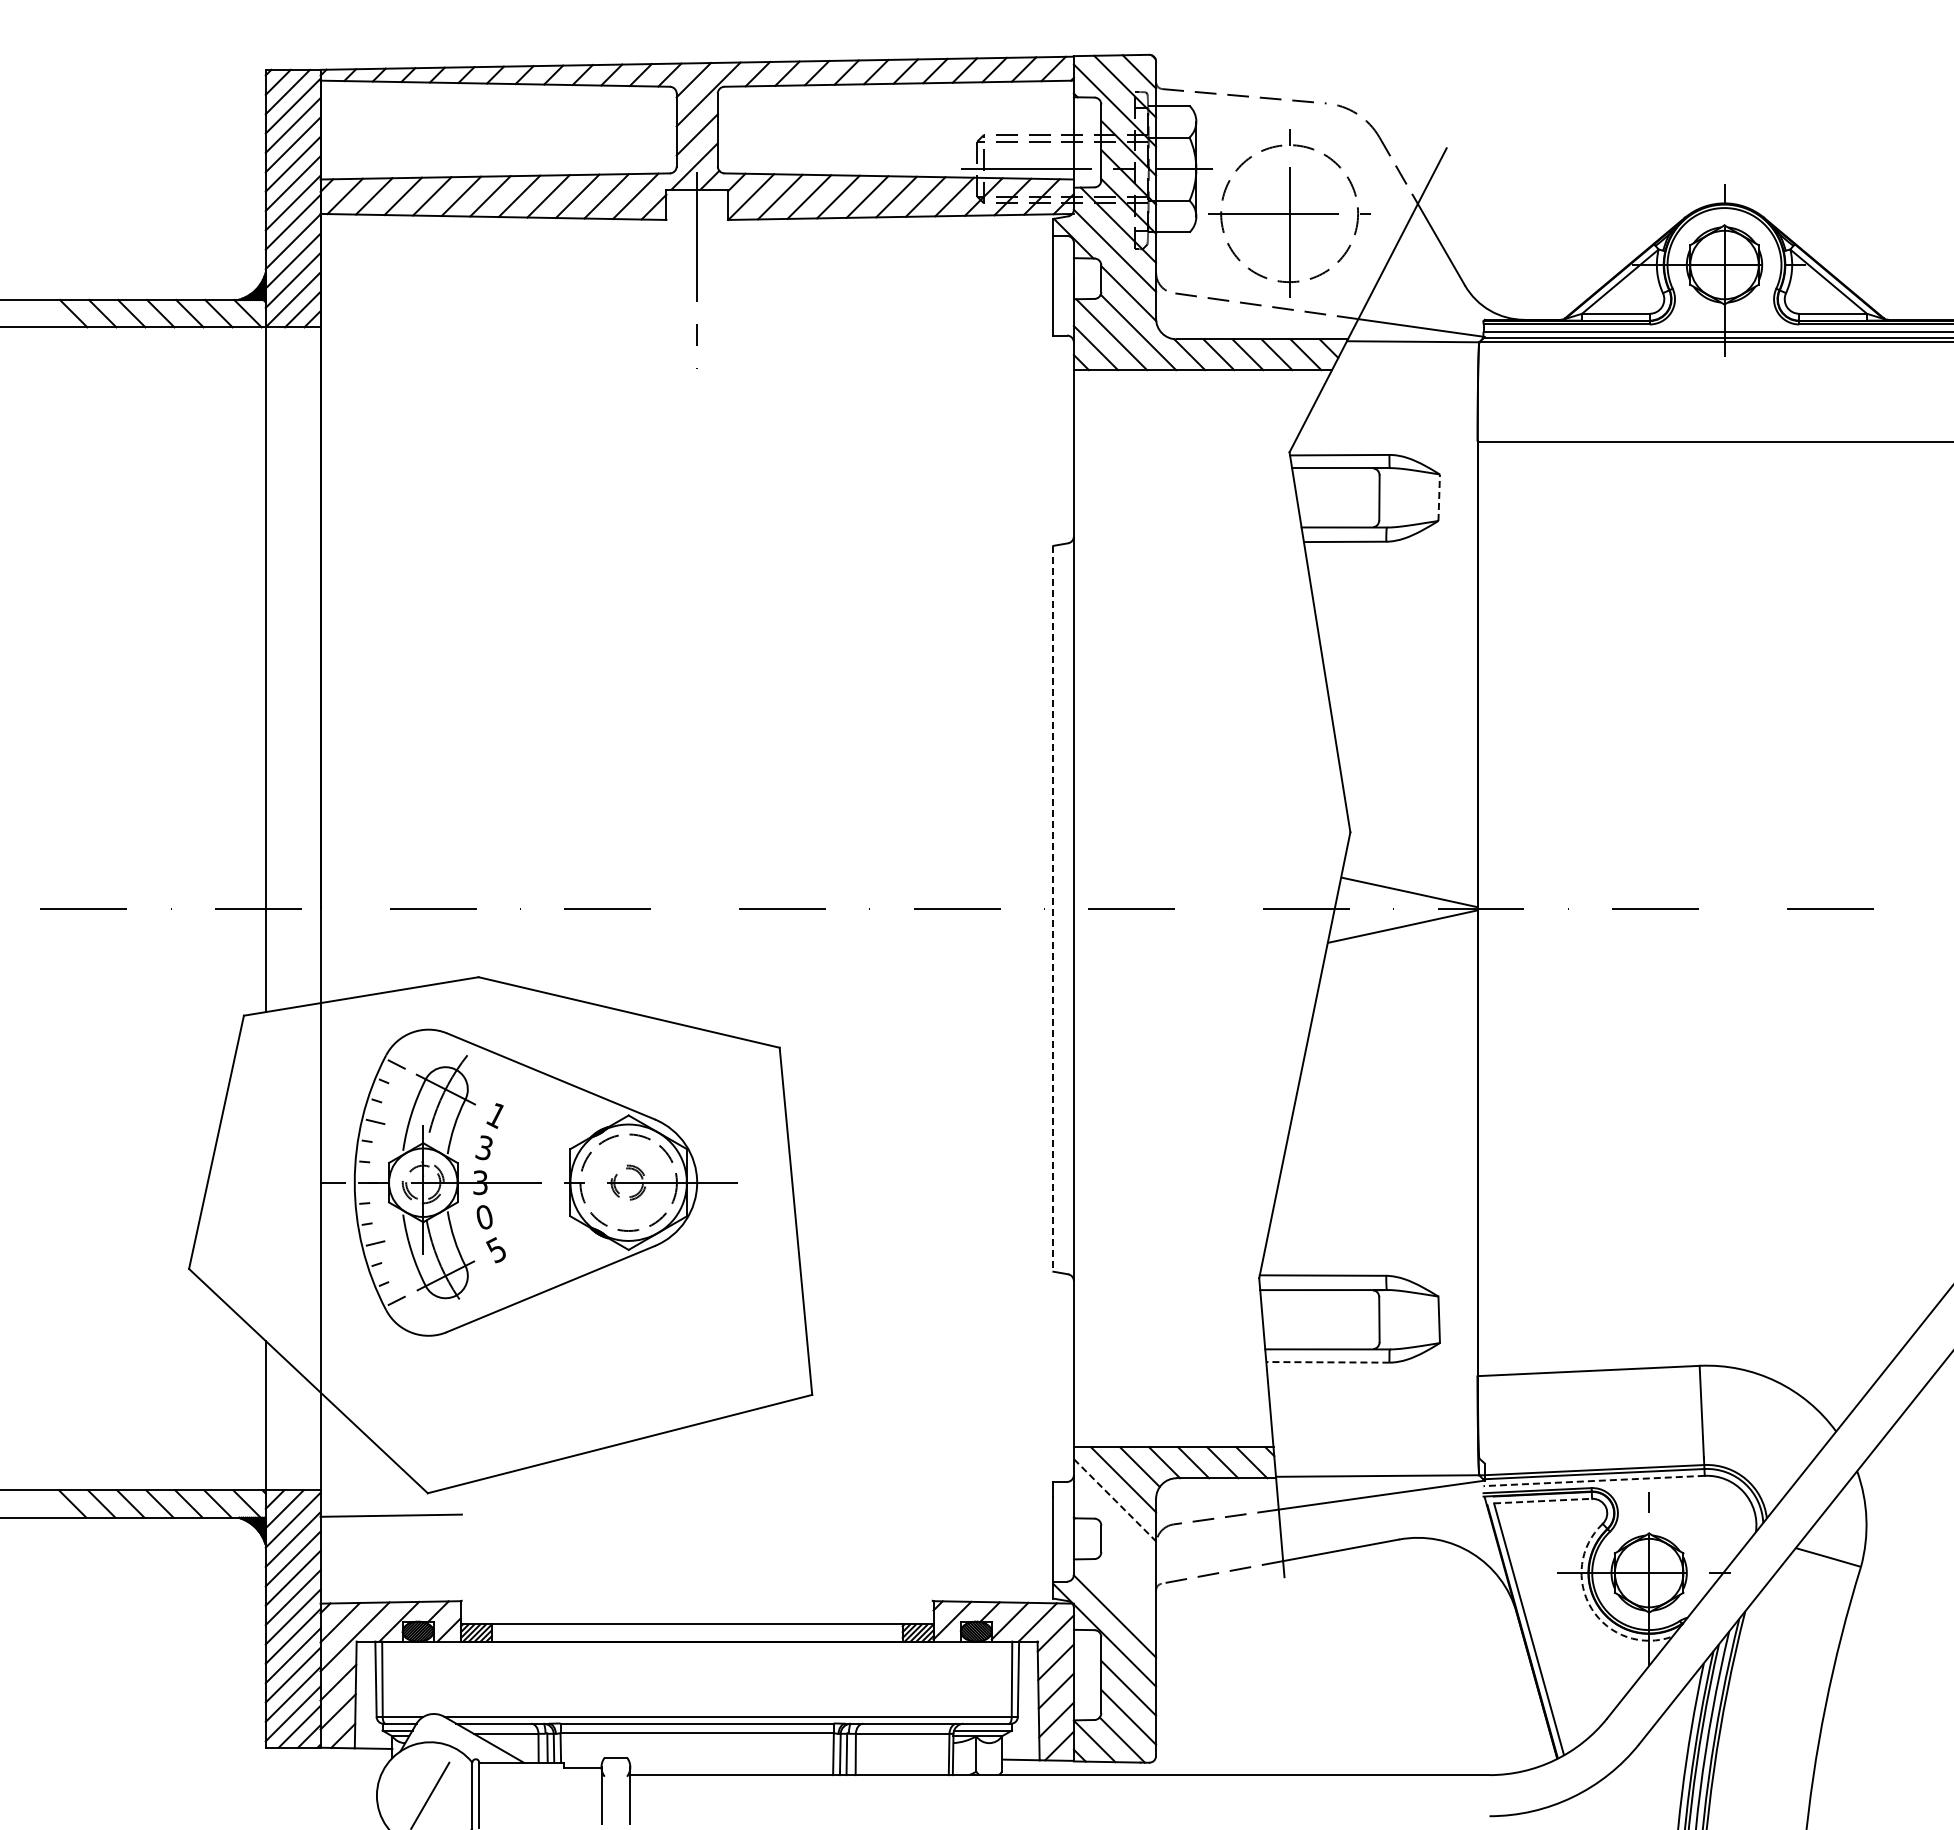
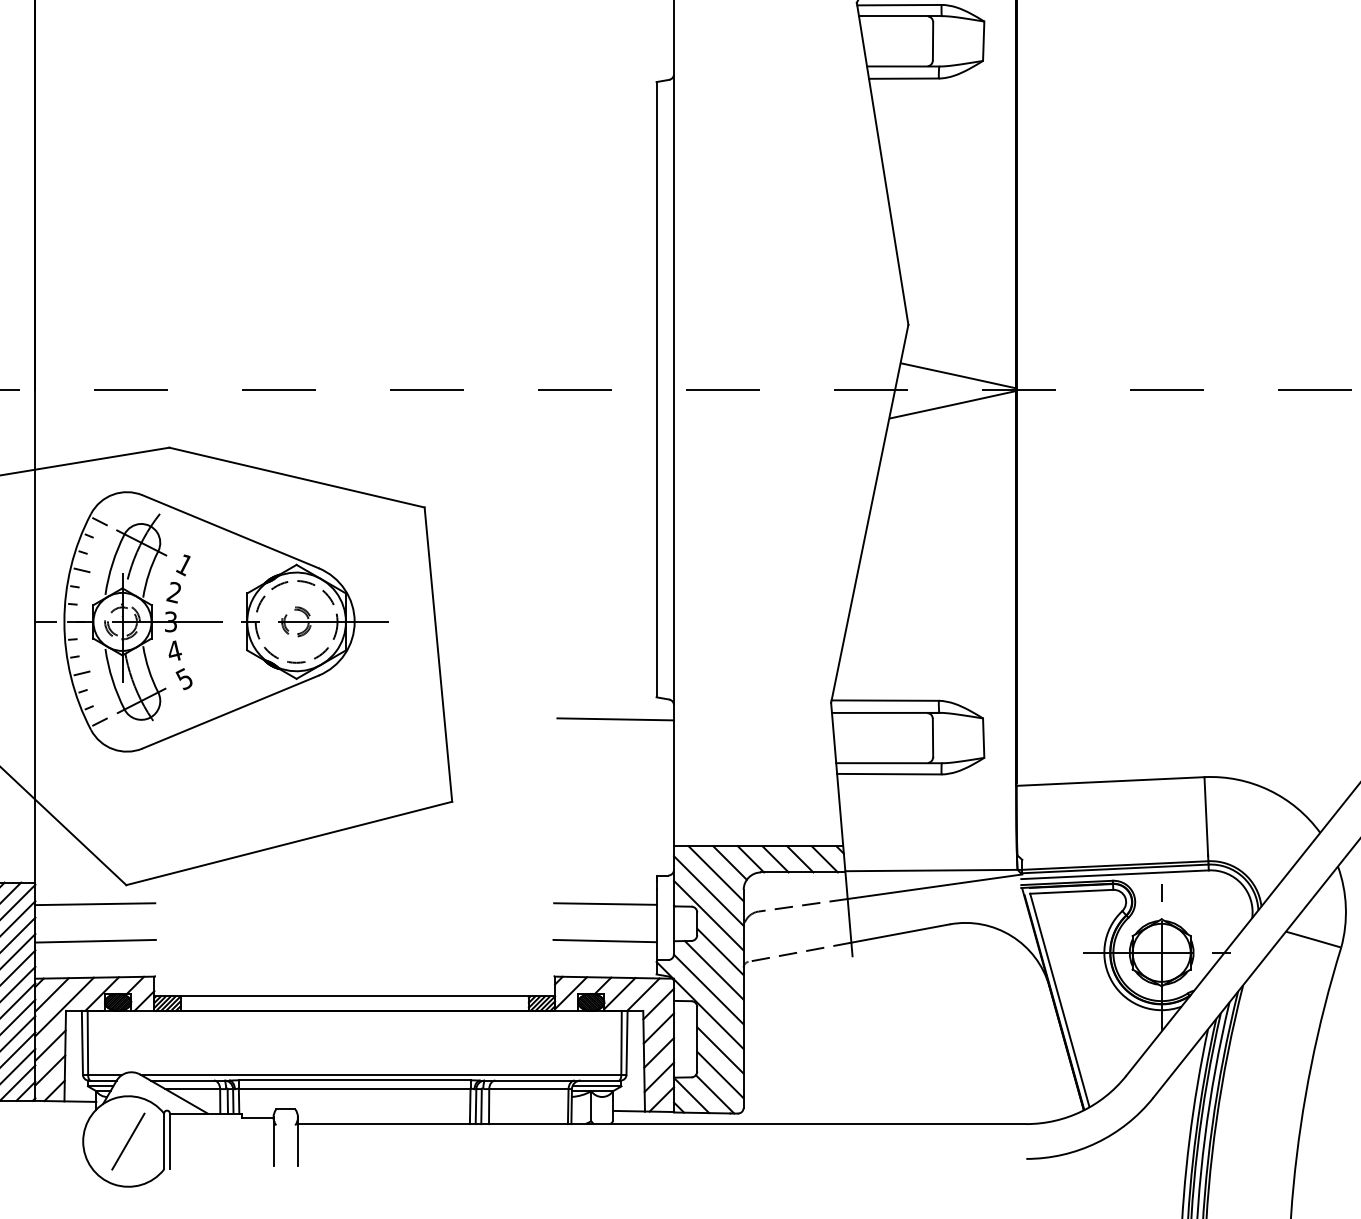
line: (1439, 497) -> (983, 41), dashed -> solid
line: (1053, 908) -> (656, 389), dashed -> solid
text: (483, 1148) -> (173, 592), 3 -> 2
text: (484, 1216) -> (174, 650), 0 -> 4
line: (1004, 1297) -> (615, 719), added
line: (1327, 1362) -> (889, 774), dashed -> solid
line: (1594, 1480) -> (1115, 874), dashed -> solid
line: (1115, 1500) -> (709, 891), dashed -> solid
line: (1543, 1501) -> (1072, 892), dashed -> solid
line: (992, 1515) -> (605, 904), added
line: (1114, 1529) -> (708, 915), added
line: (391, 1558) -> (95, 940), added
line: (992, 1558) -> (605, 940), added
line: (1128, 1571) -> (720, 951), added
line: (1121, 1593) -> (714, 970), added
arc: (1591, 1608) -> (1112, 982), dashed -> solid

